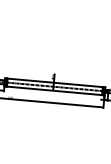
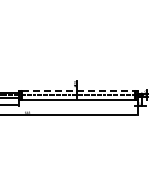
line: (55, 82) -> (78, 90), solid -> dashed

